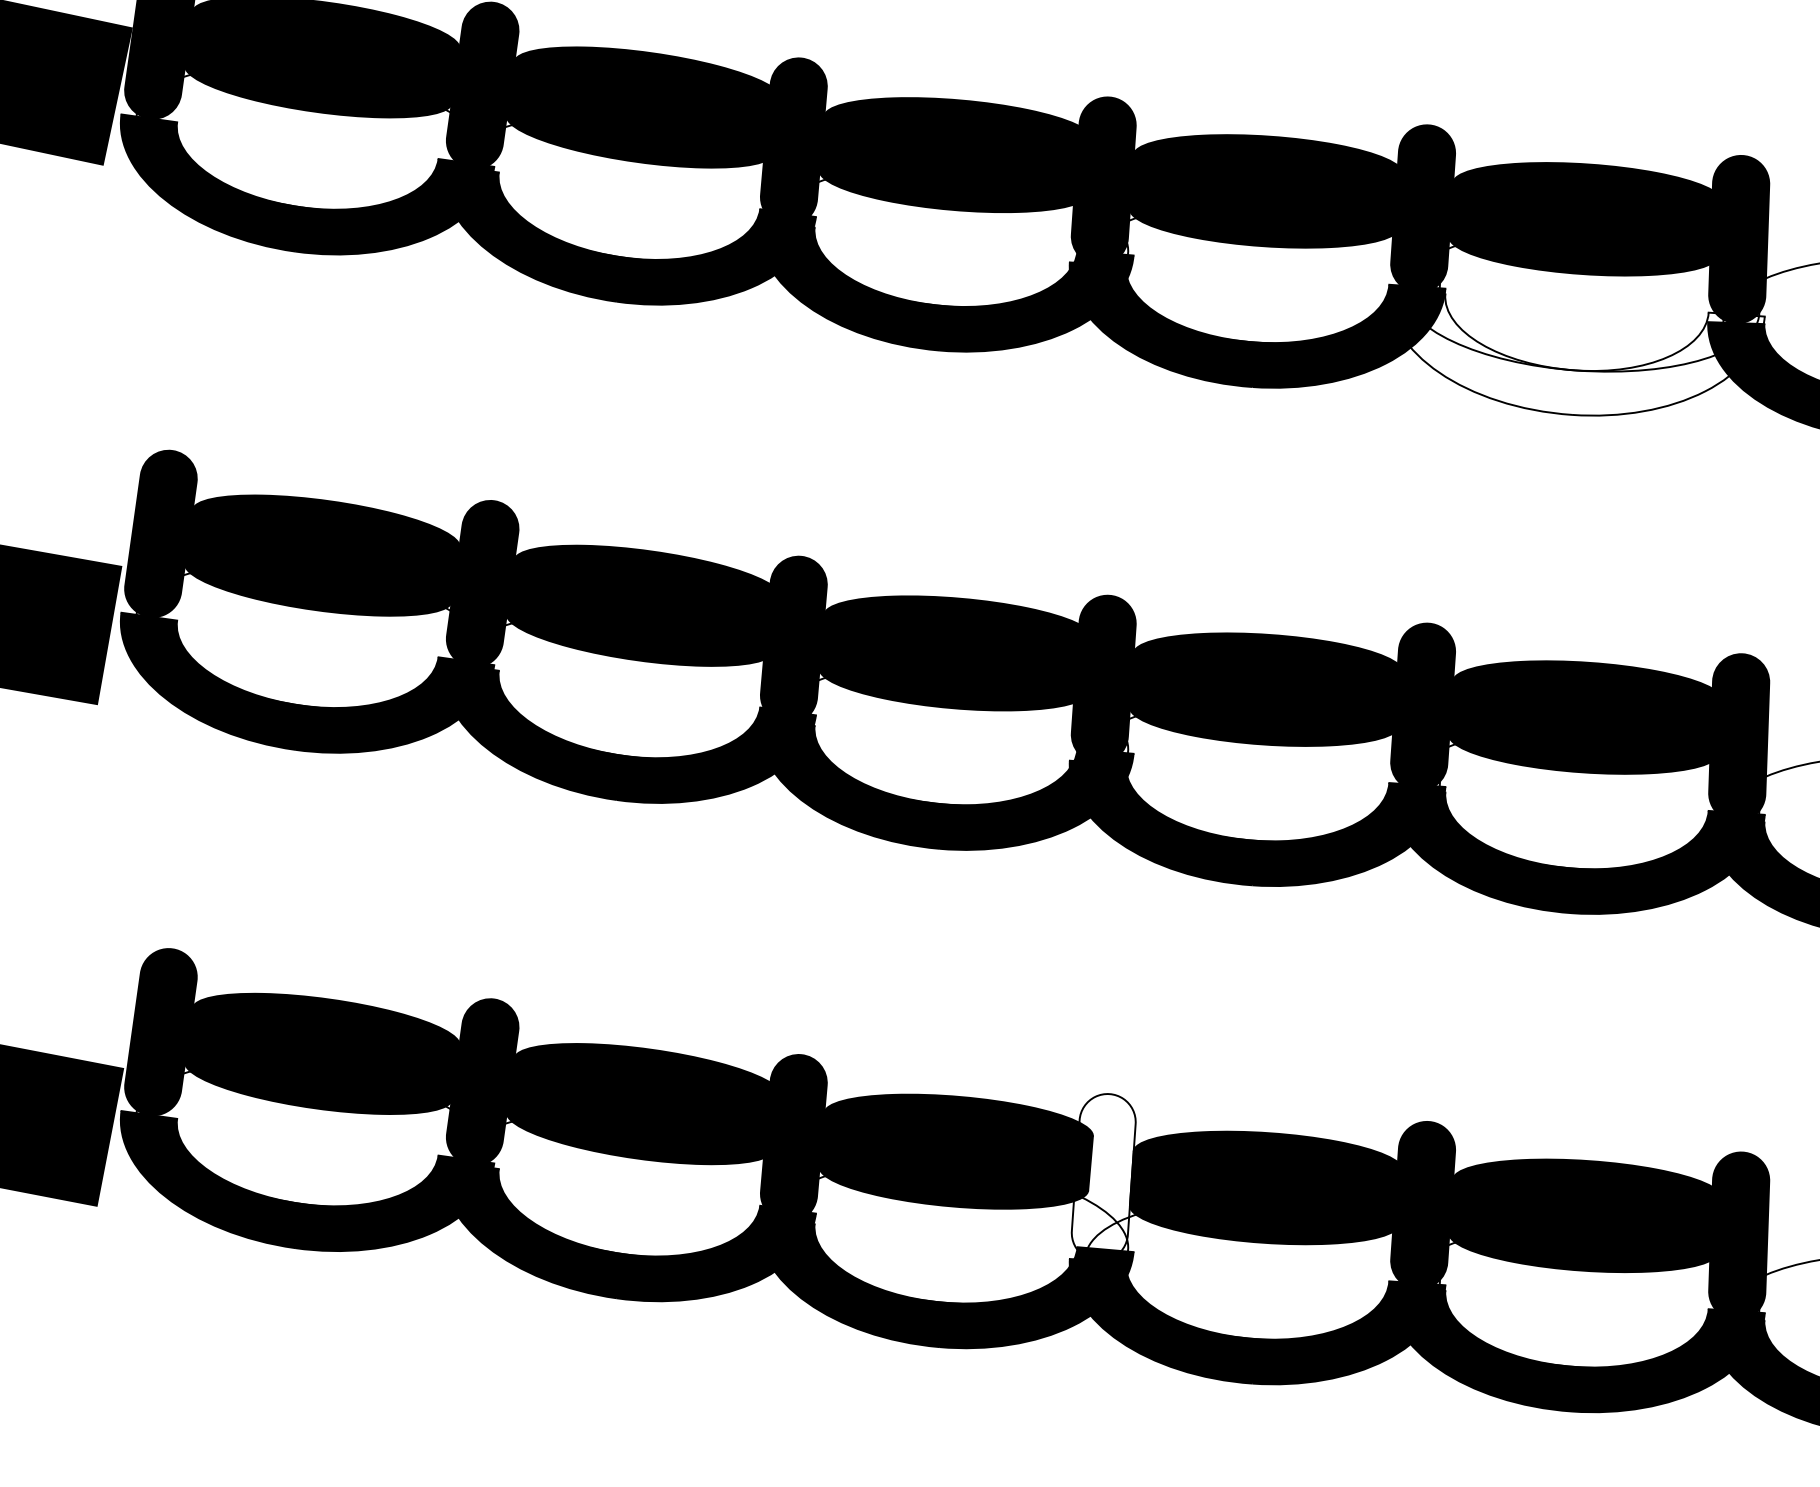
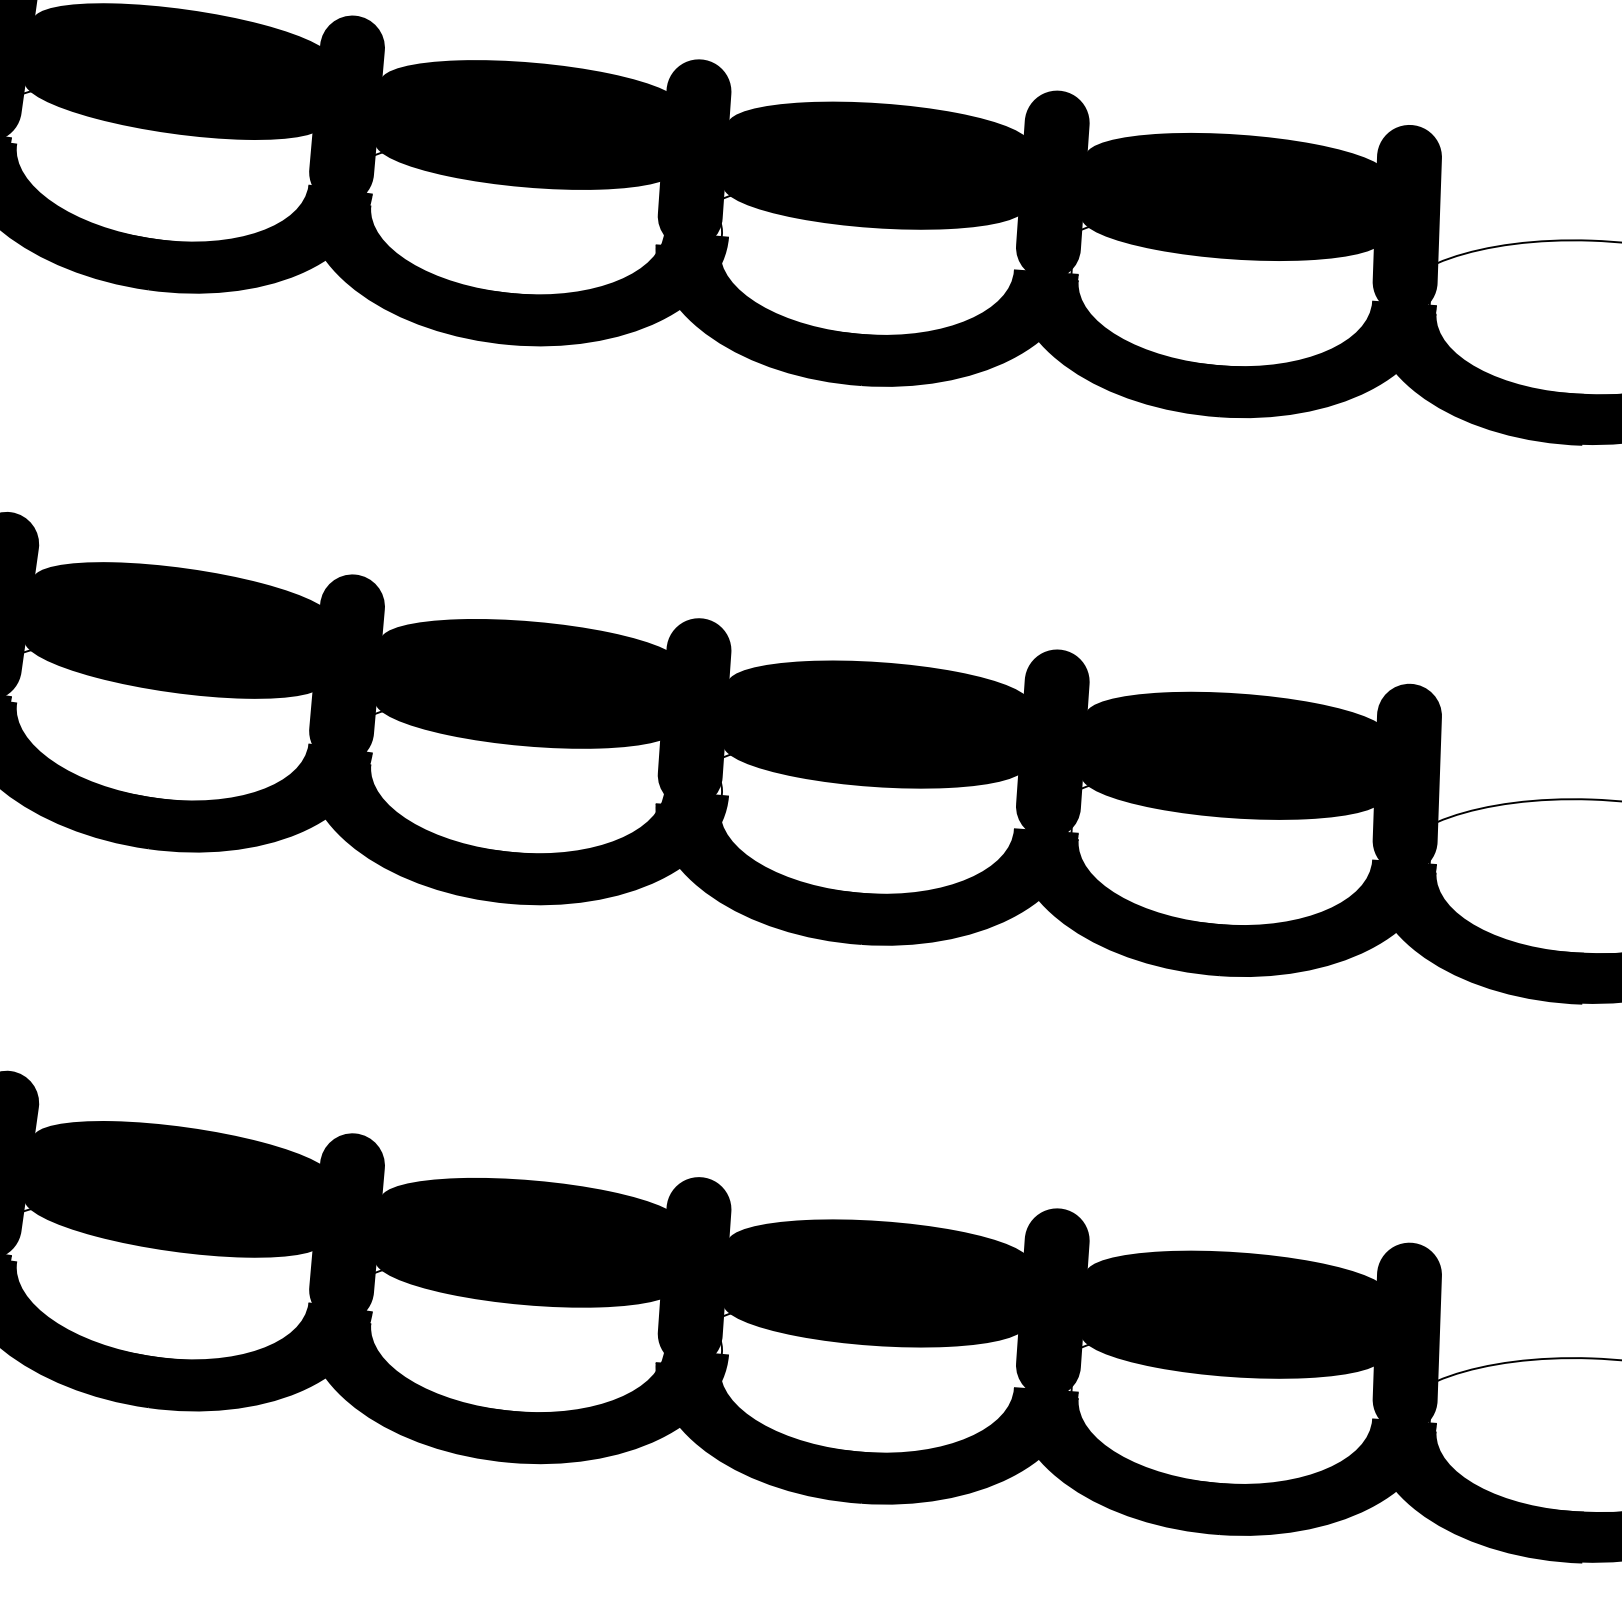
fill: (1576, 352) -> (1224, 346), added
fill: (1103, 1177) -> (694, 1271), added

